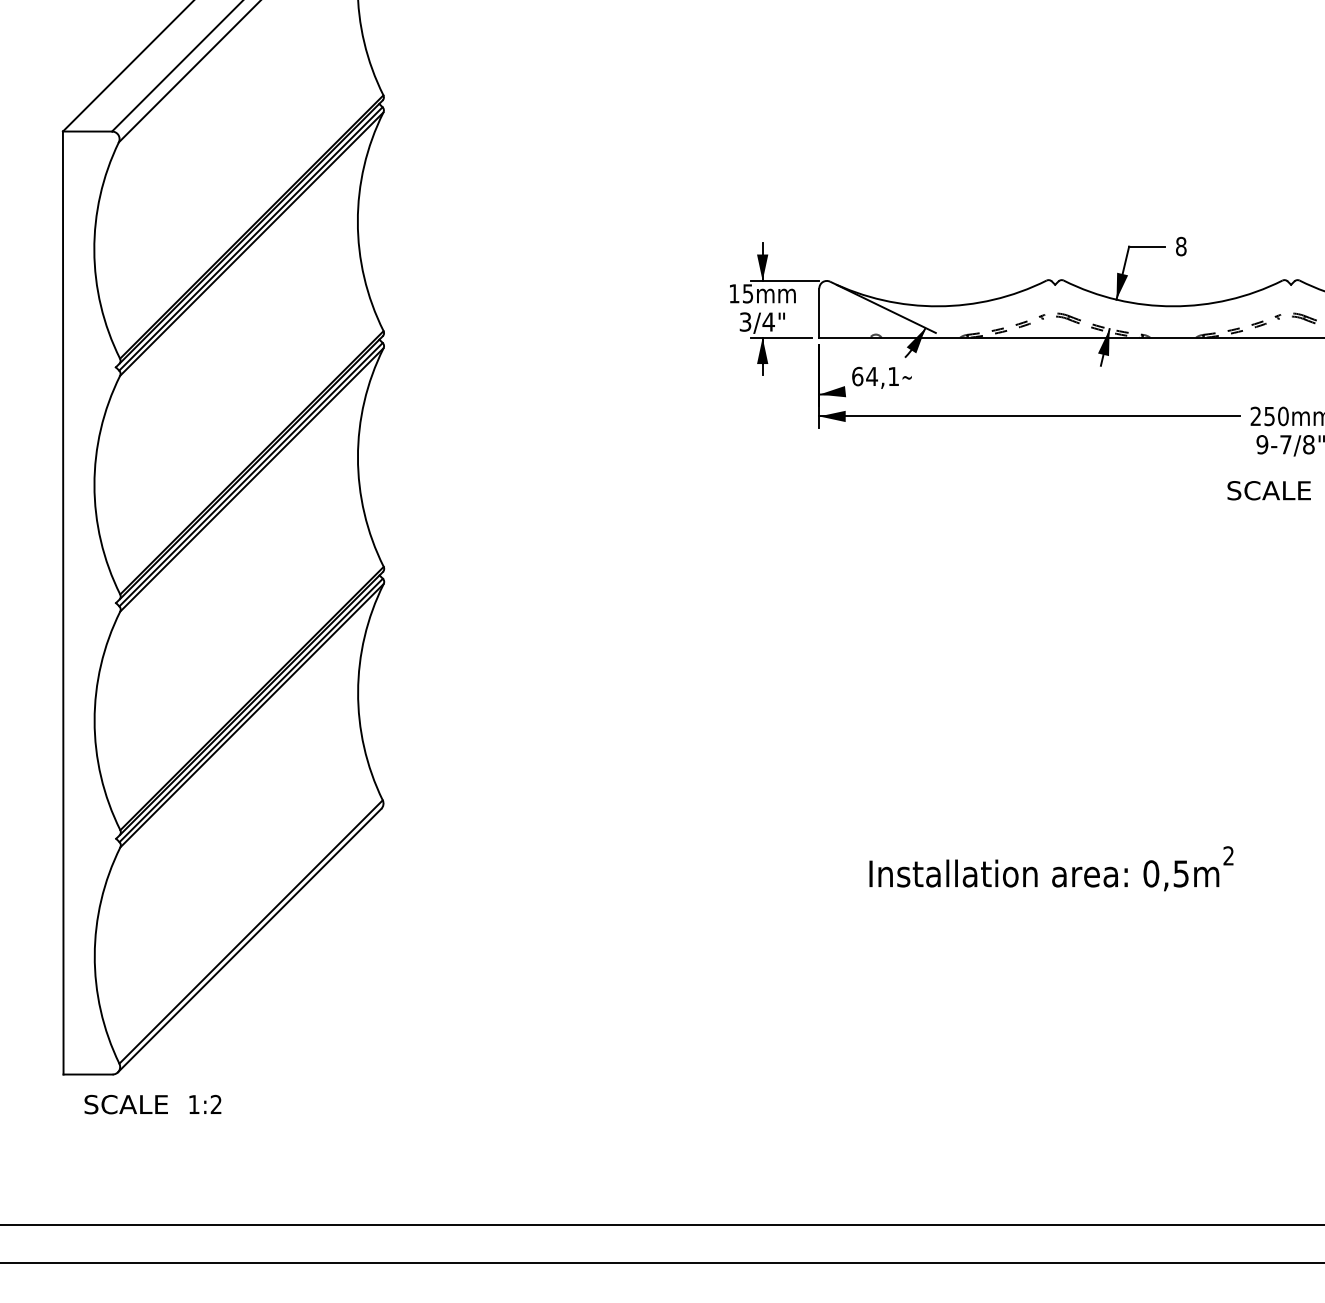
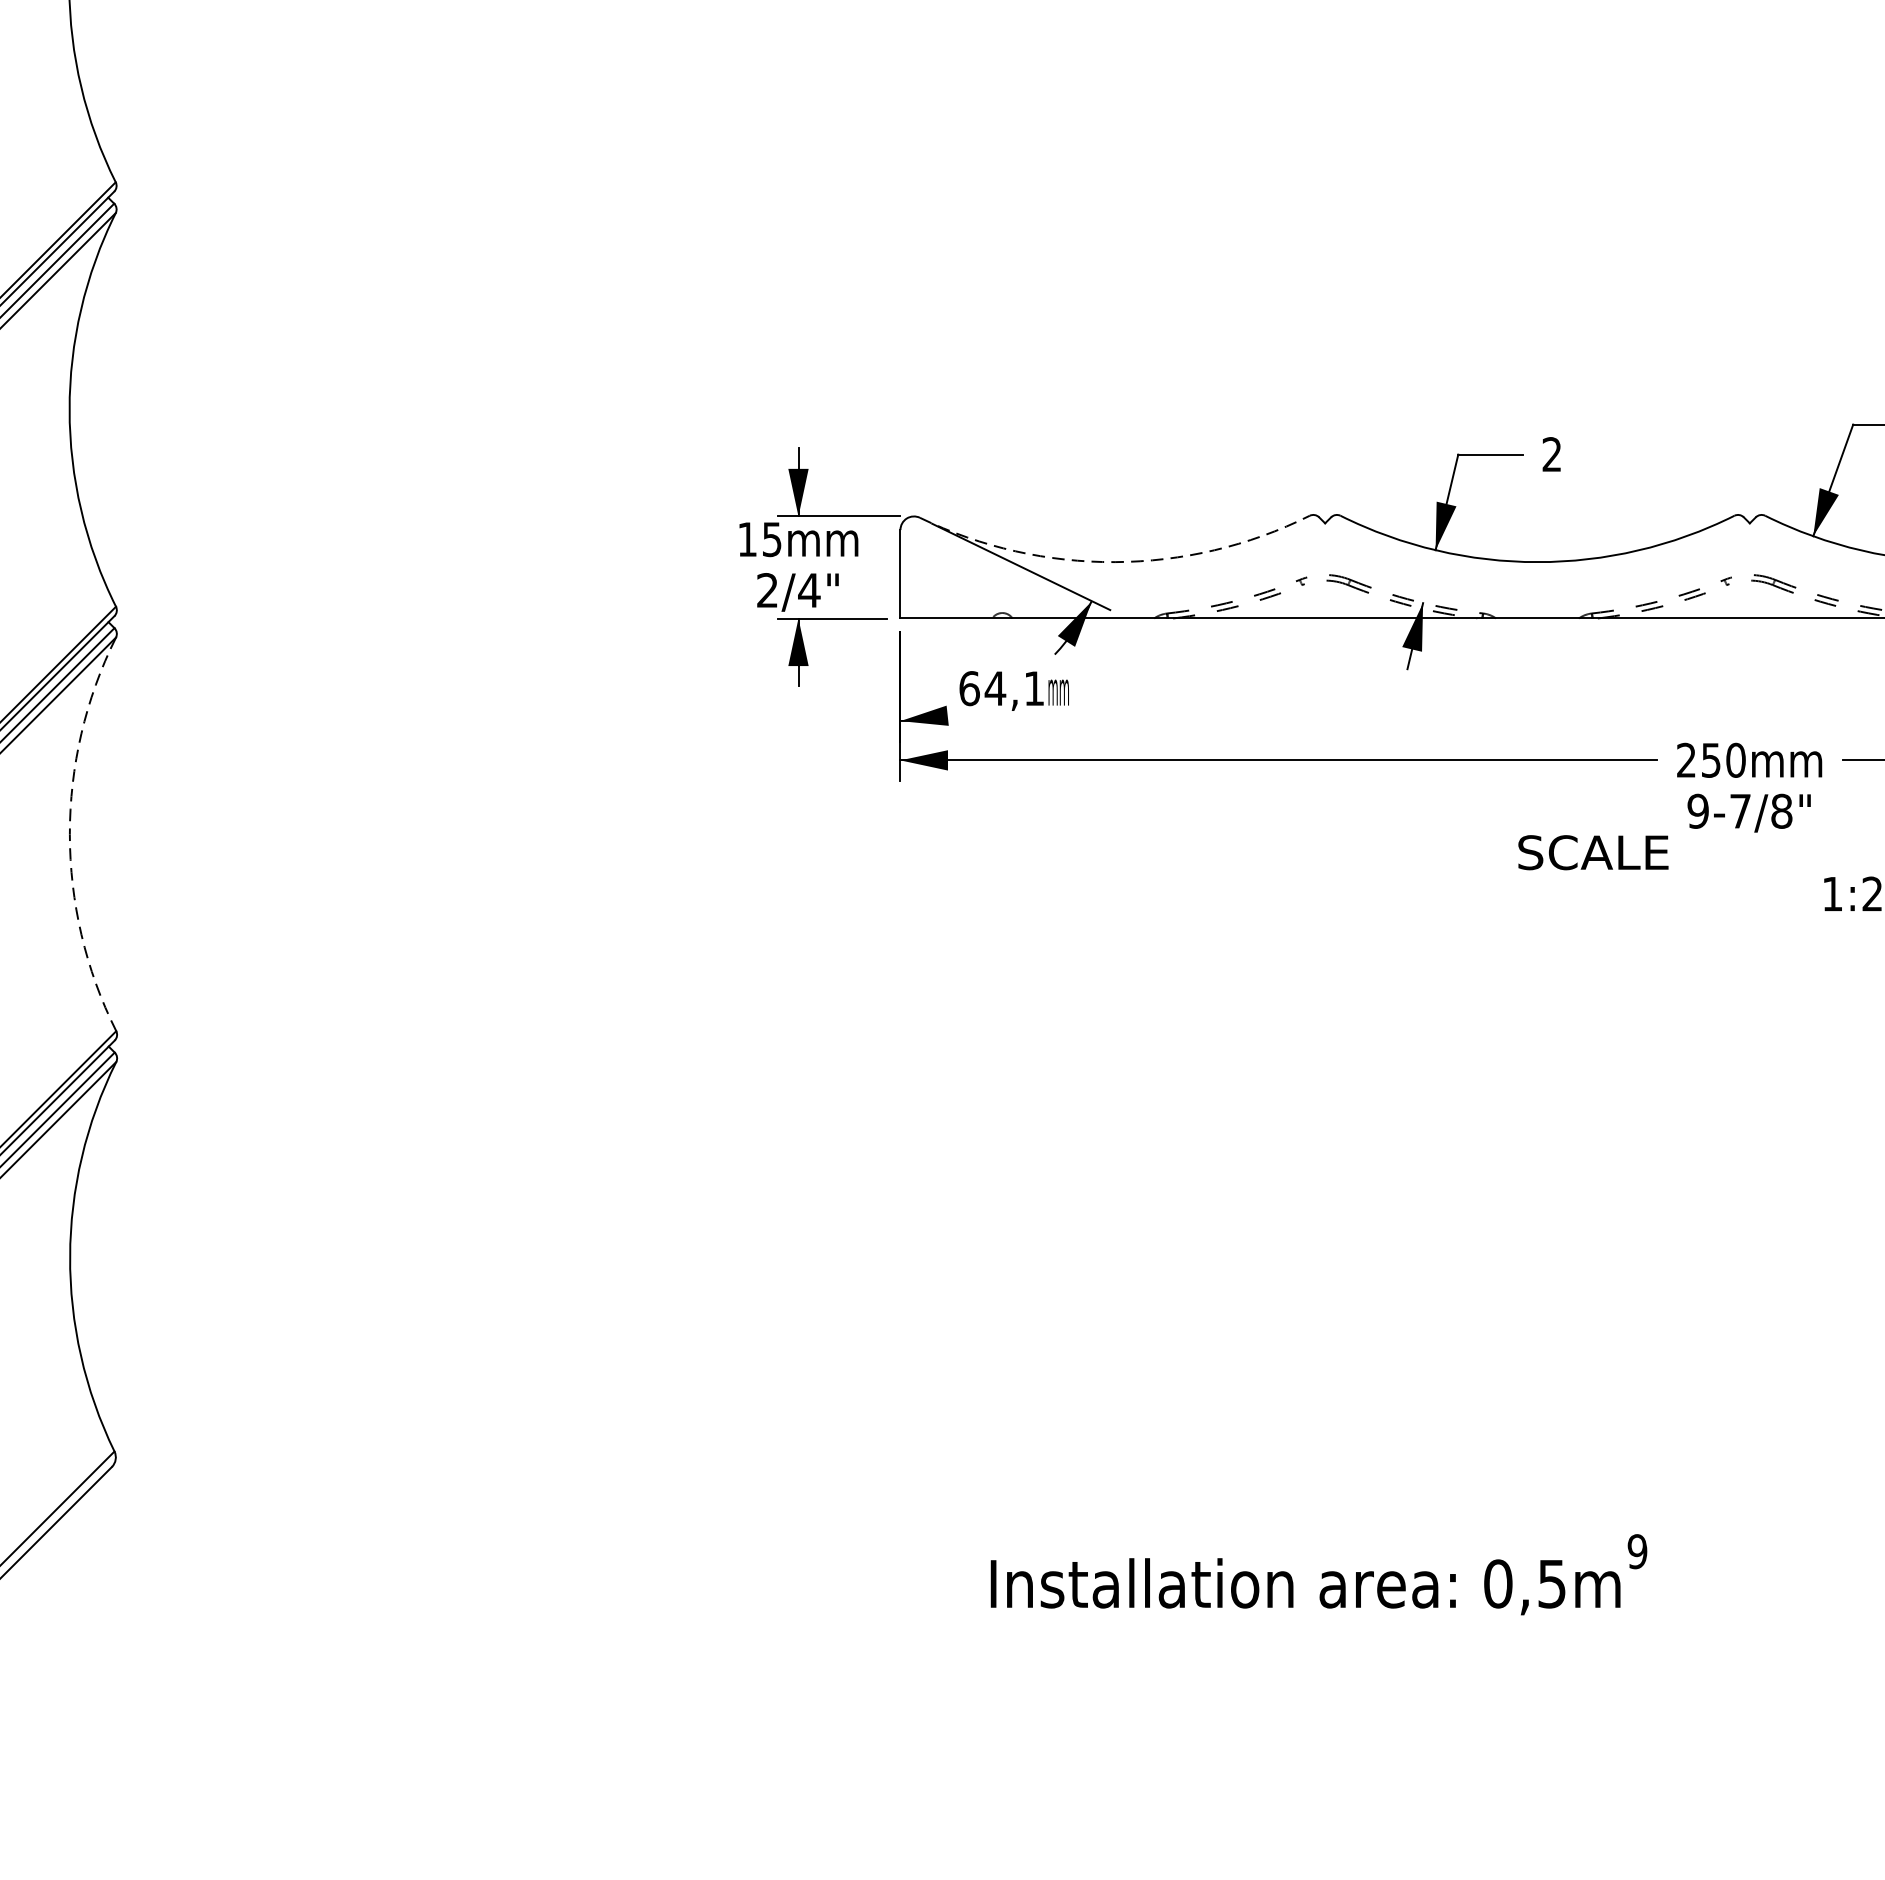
text: (1181, 246) -> (1552, 454), 8 -> 2
arc: (938, 306) -> (1115, 562), solid -> dashed
text: (745, 321) -> (767, 589), 3/4" -> 2/4"
text: (906, 378) -> (1057, 692), ~ -> mm
arc: (357, 457) -> (69, 834), solid -> dashed
text: (1268, 490) -> (1592, 852), moved
text: (1228, 855) -> (1637, 1550), 2 -> 9

